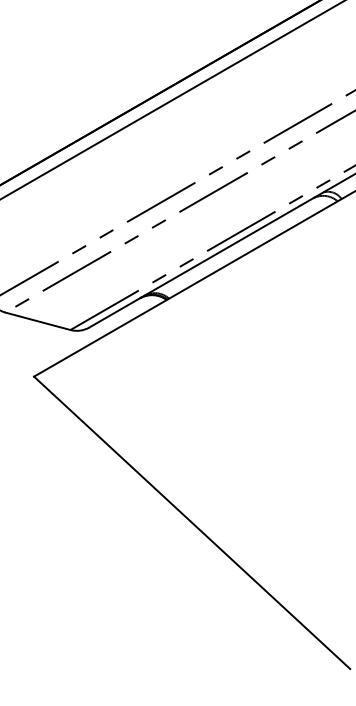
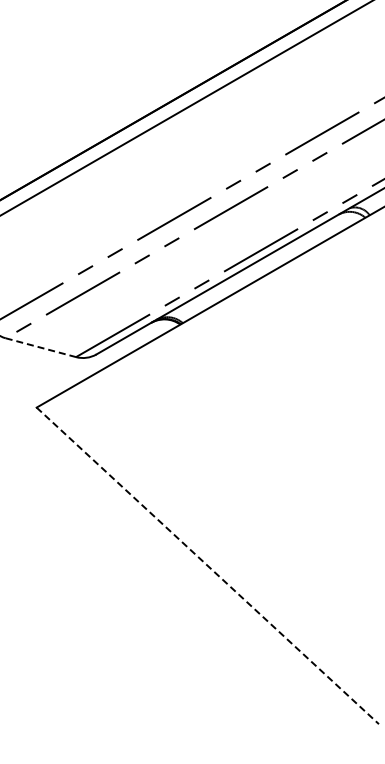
line: (38, 321) -> (41, 347), solid -> dashed
line: (192, 523) -> (208, 566), solid -> dashed

